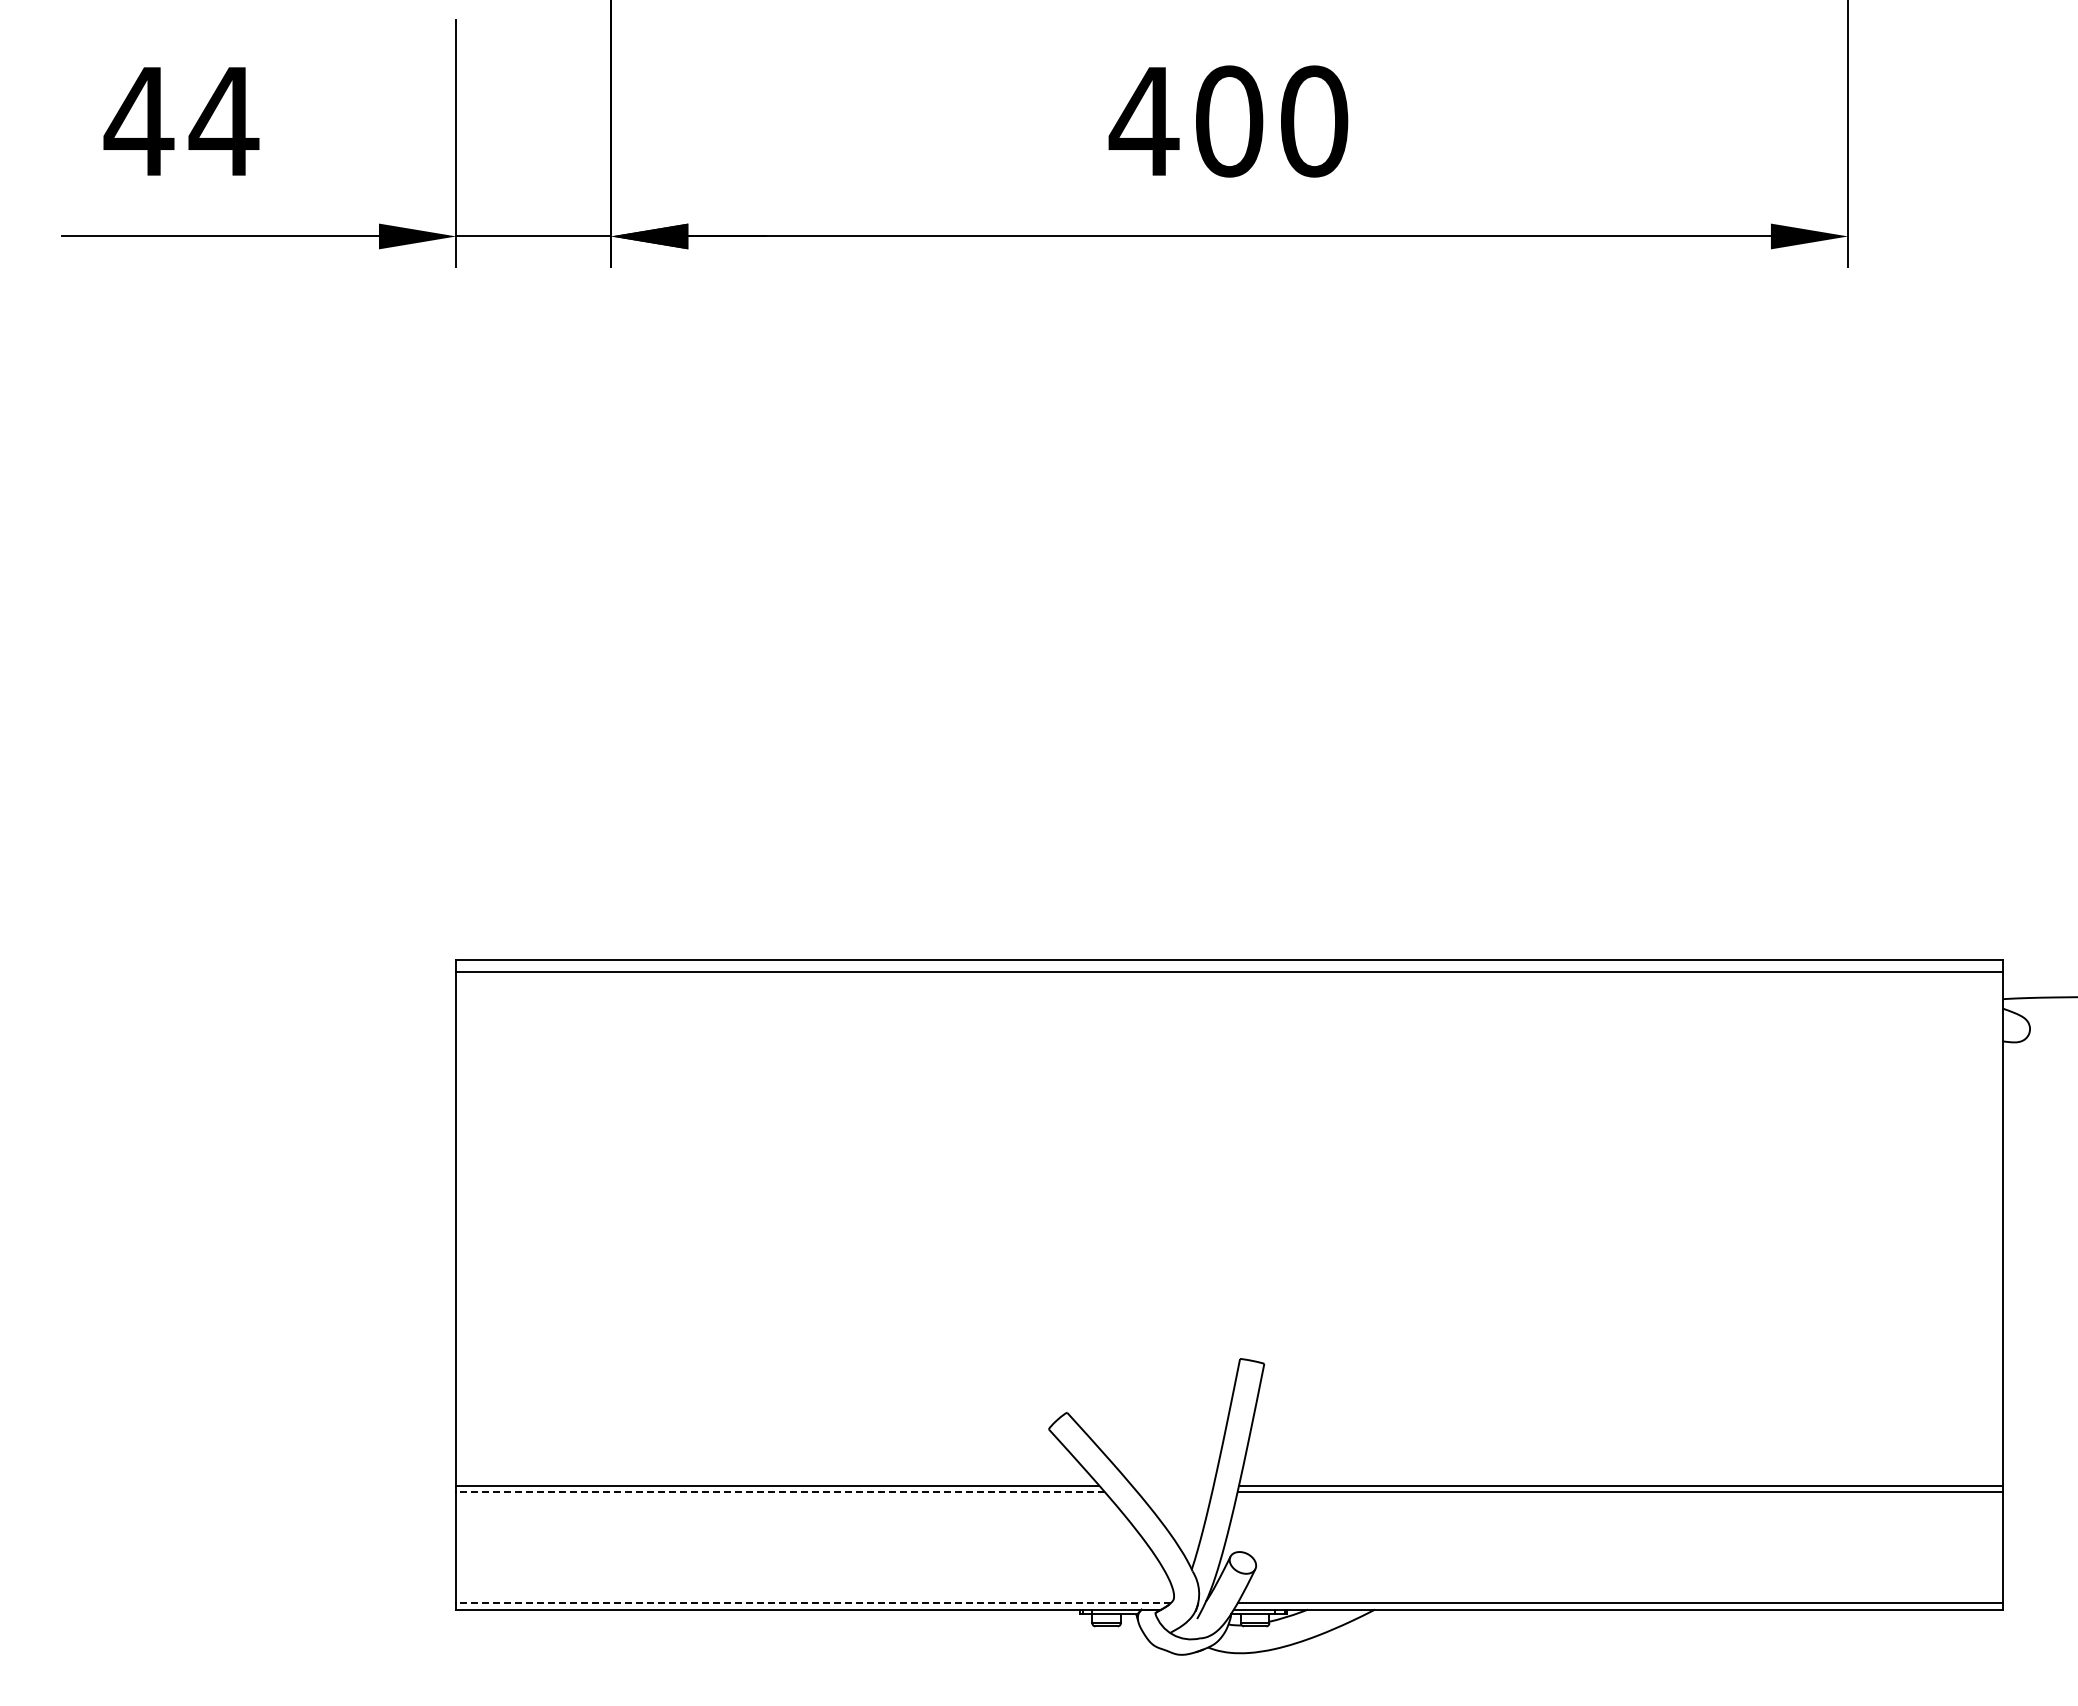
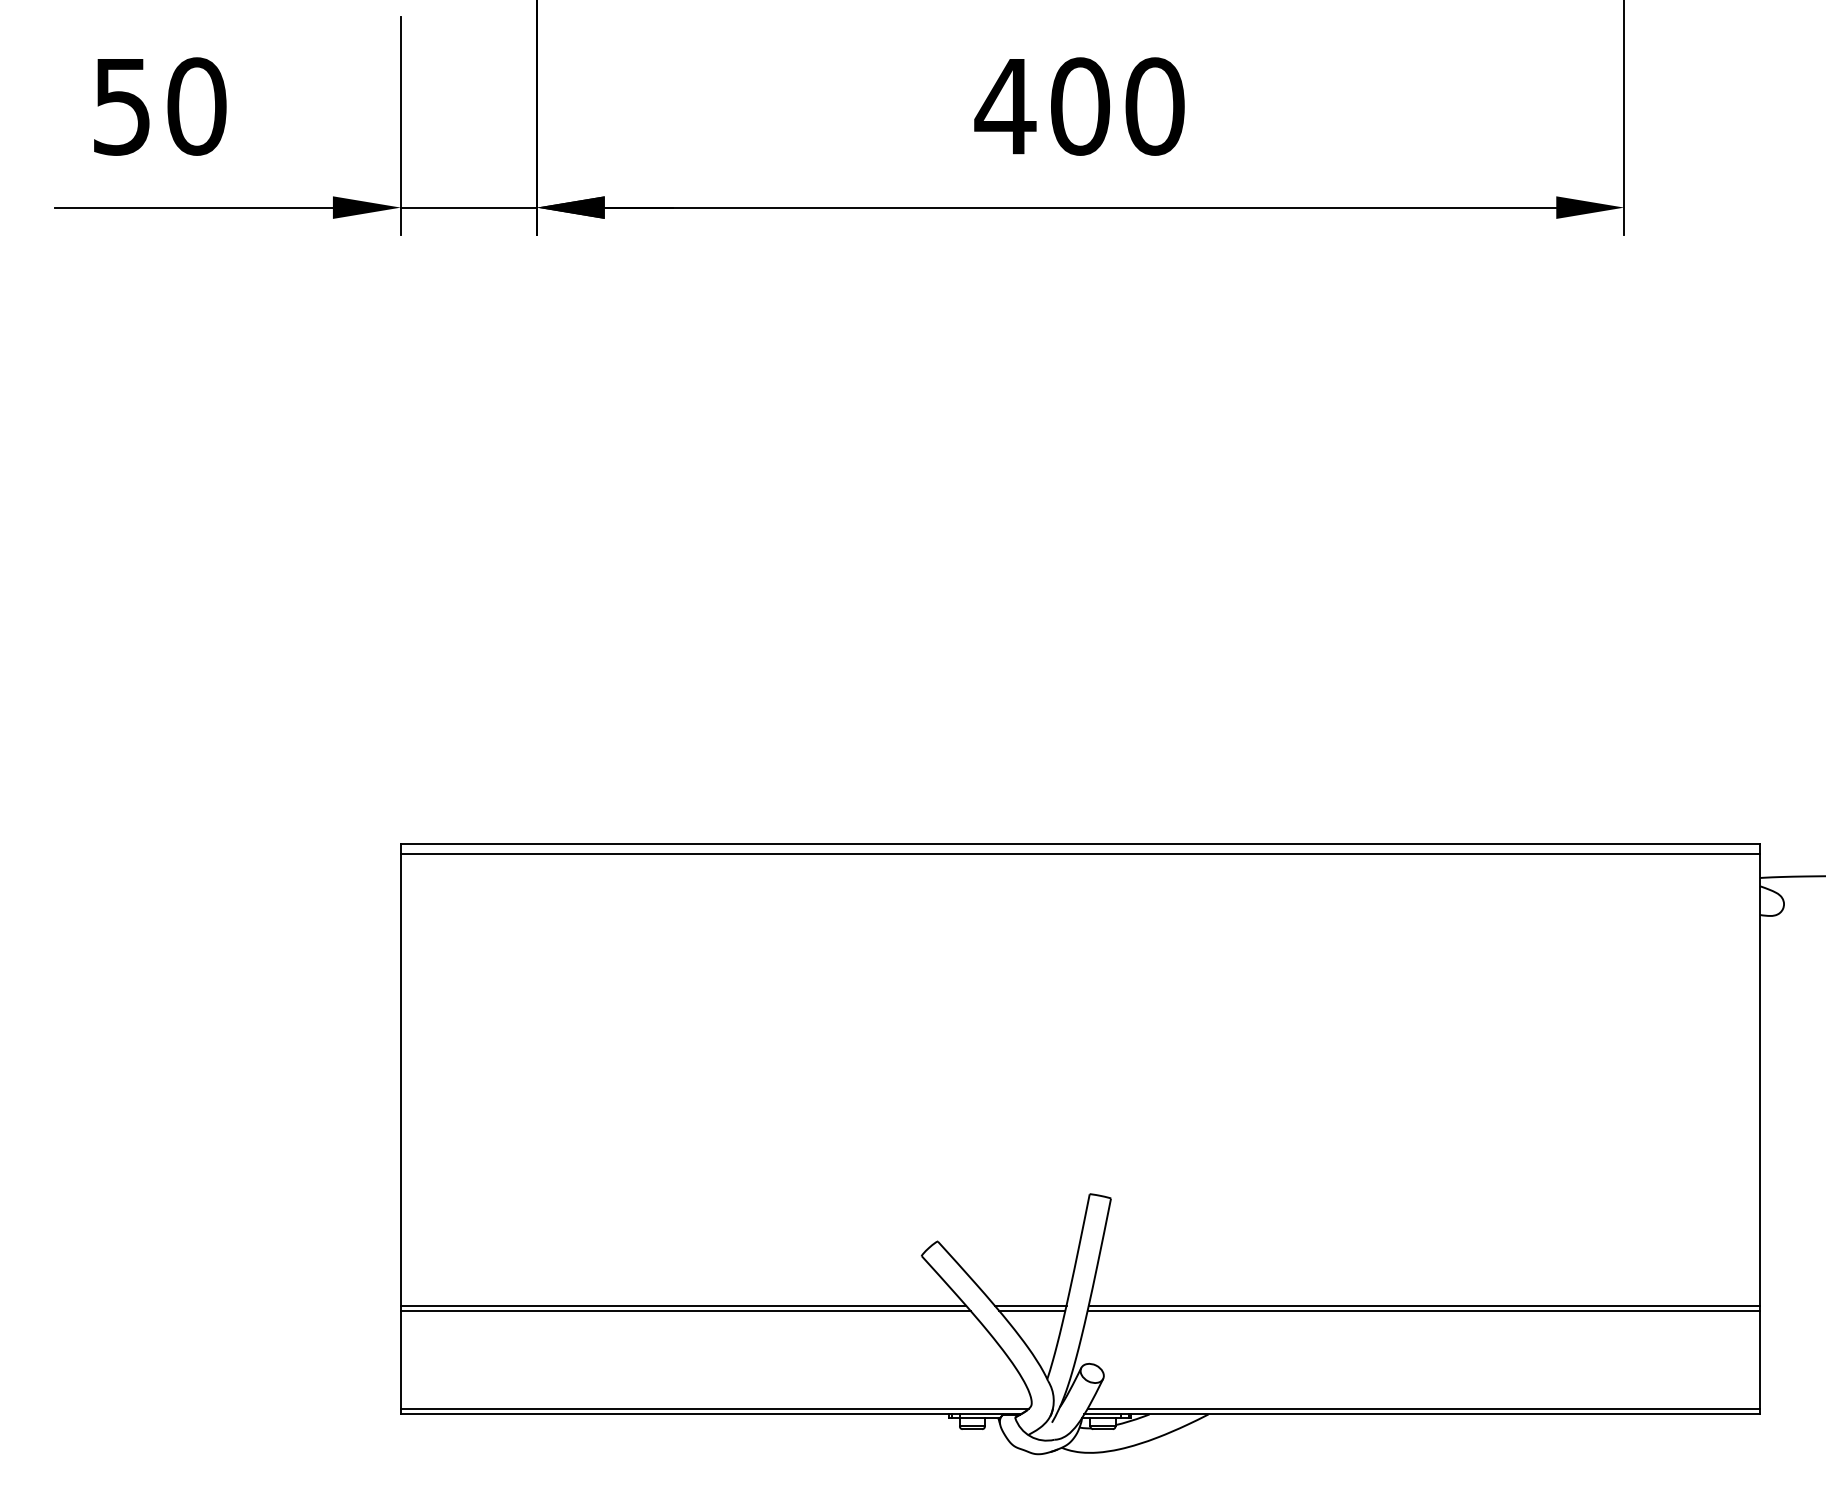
text: (181, 121) -> (159, 106), 44 -> 50
line: (1172, 1485) -> (1030, 1305), added
line: (779, 1491) -> (684, 1310), dashed -> solid
line: (1174, 1491) -> (1032, 1310), added
line: (813, 1603) -> (714, 1409), dashed -> solid

